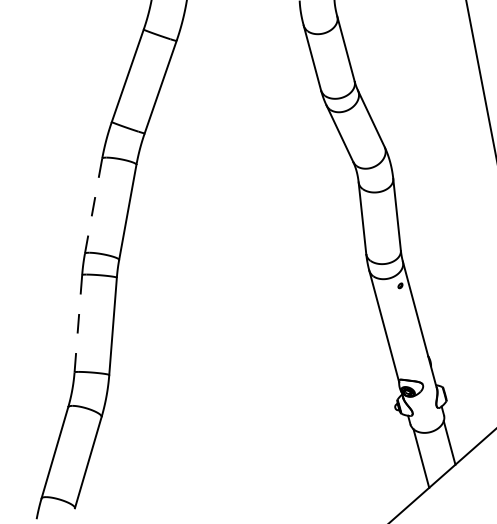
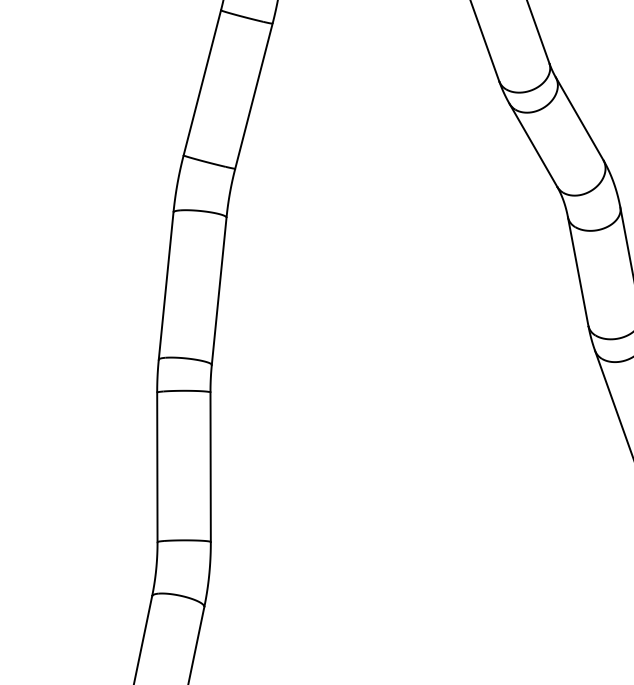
line: (93, 206) -> (166, 286), dashed -> solid
line: (78, 323) -> (157, 467), dashed -> solid

